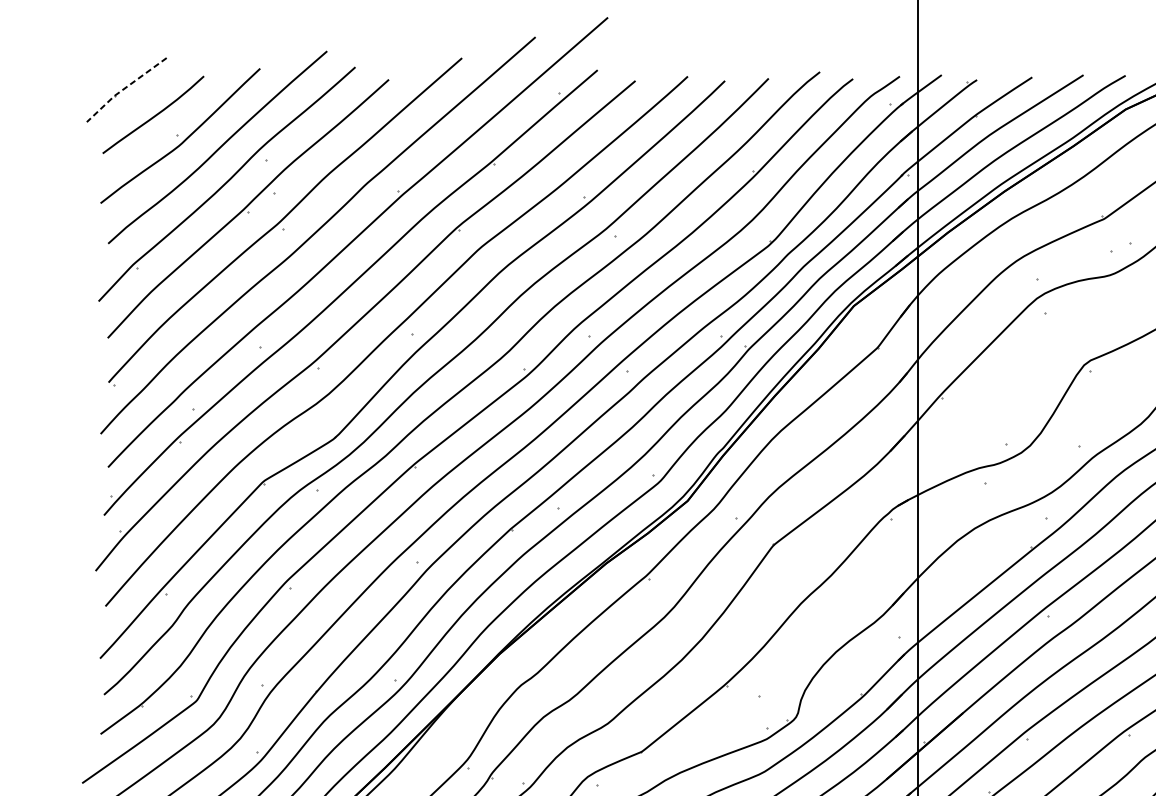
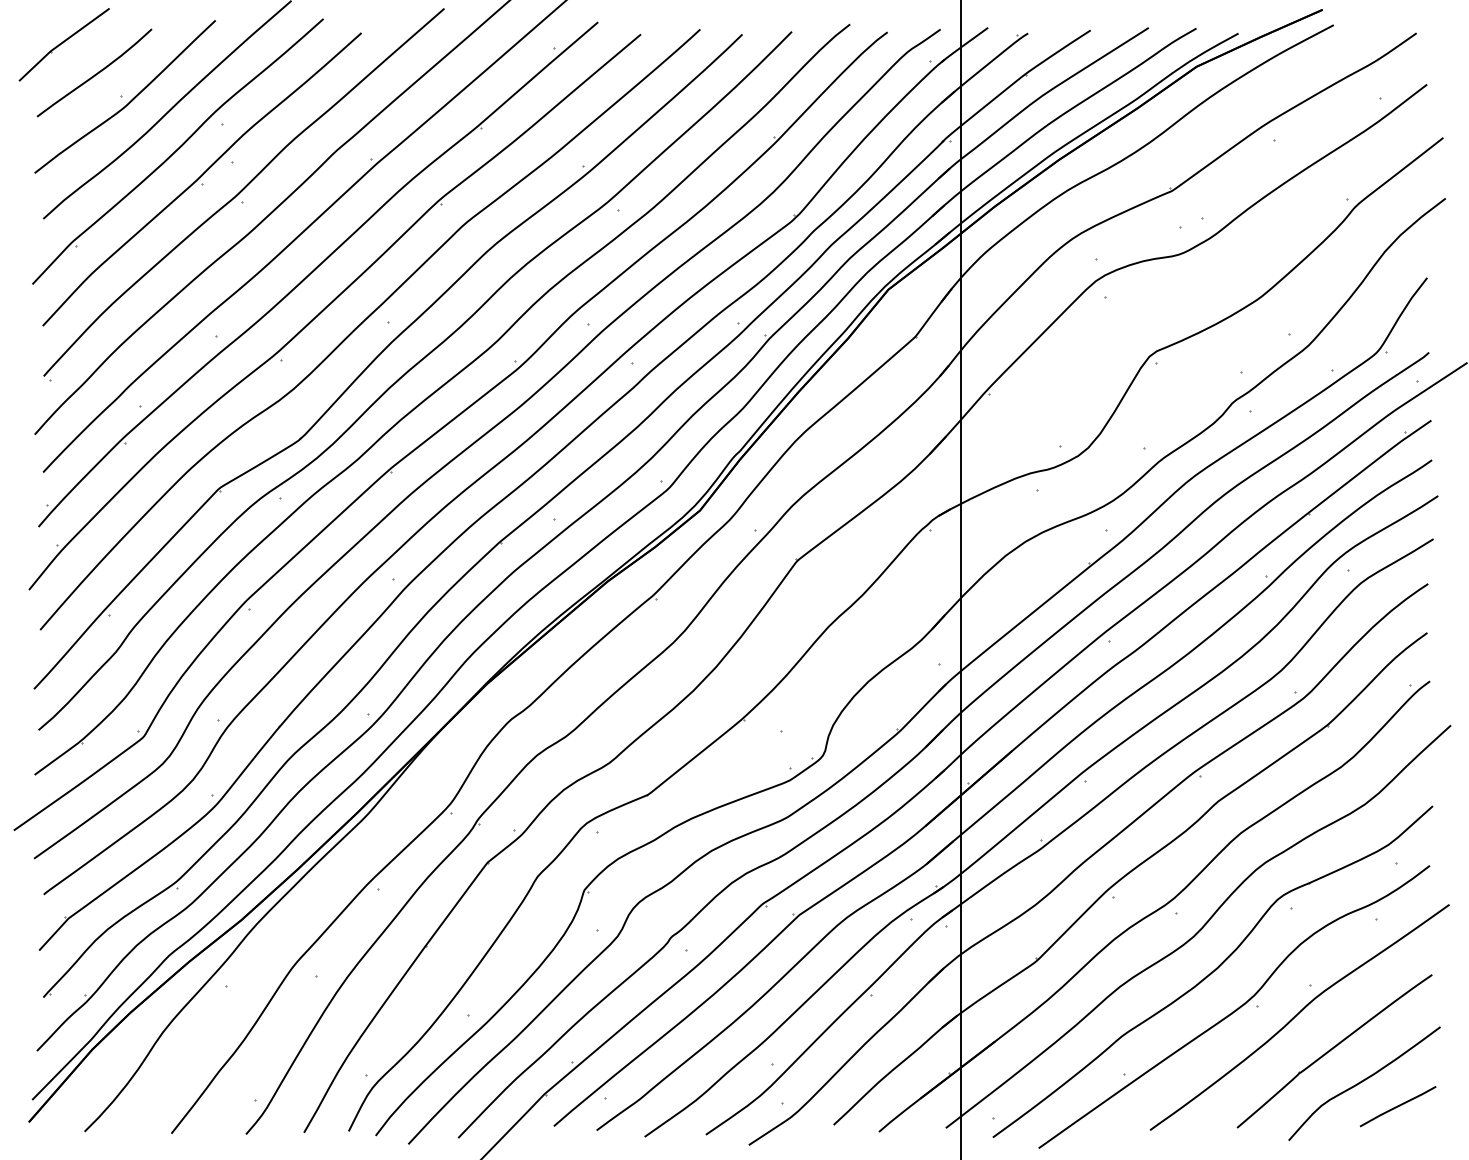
line: (124, 88) -> (61, 43), dashed -> solid

